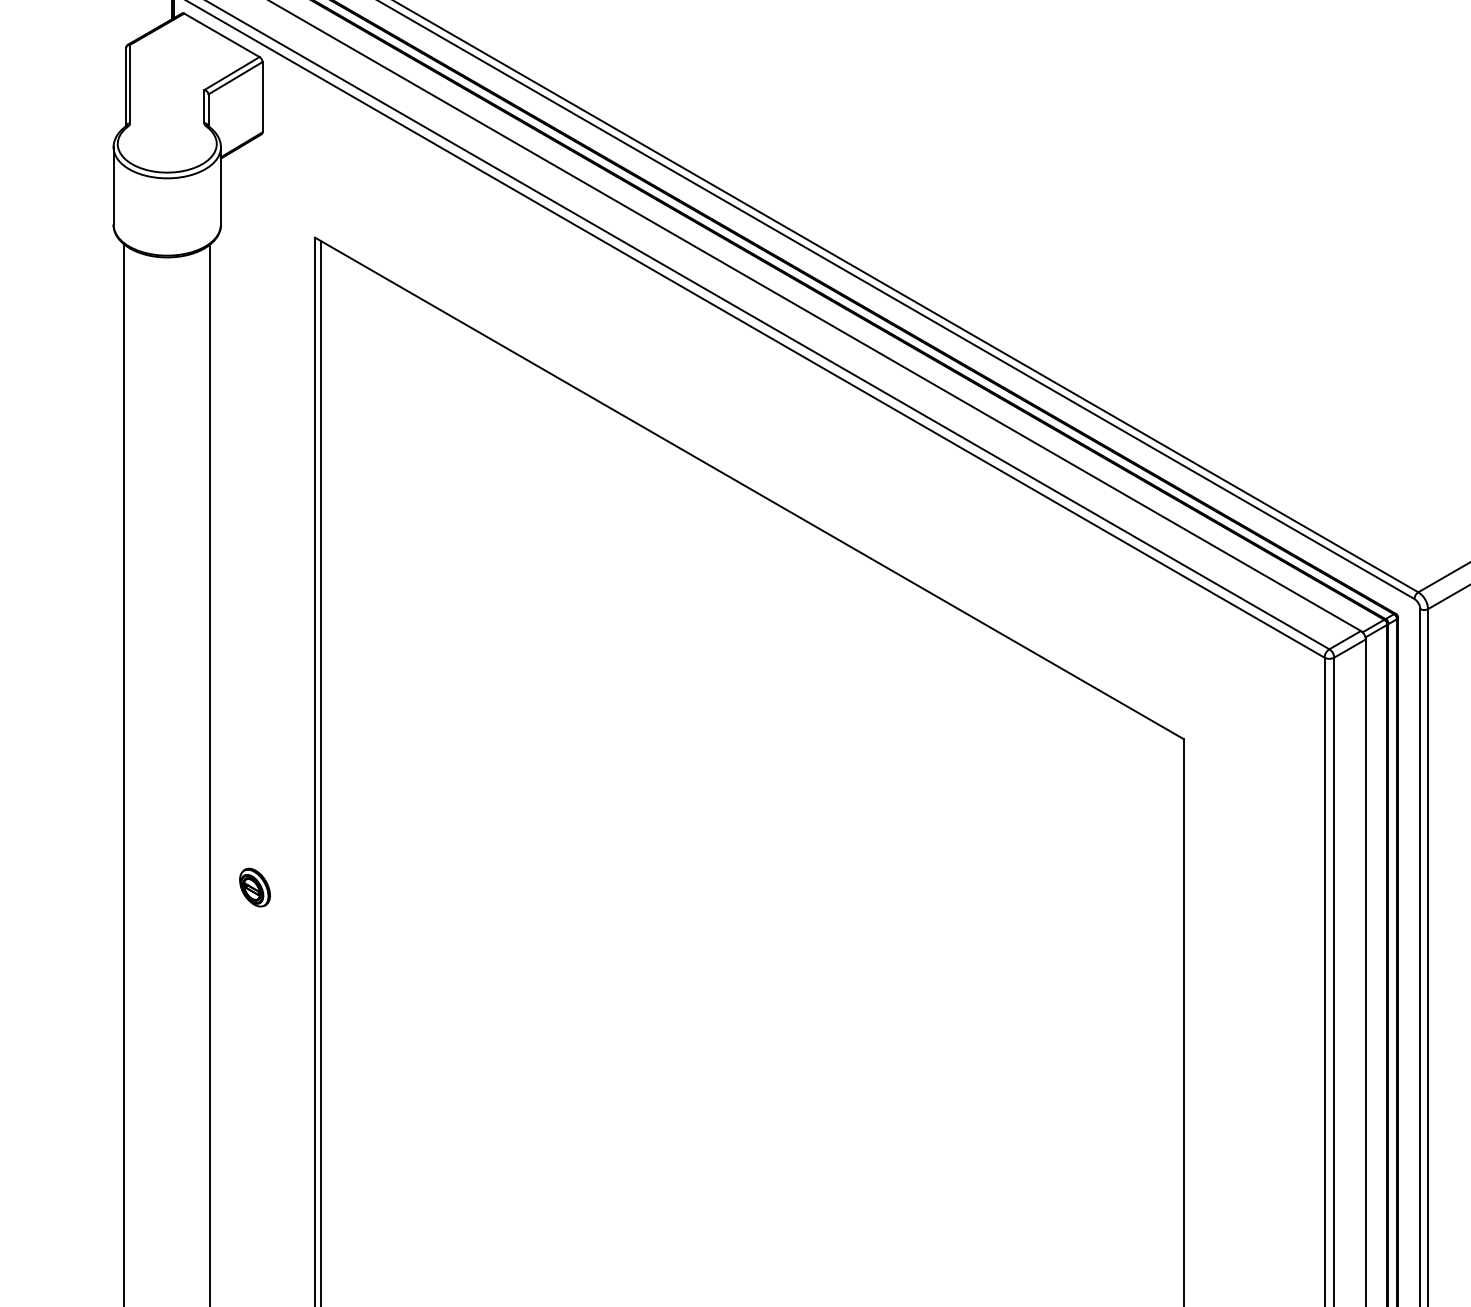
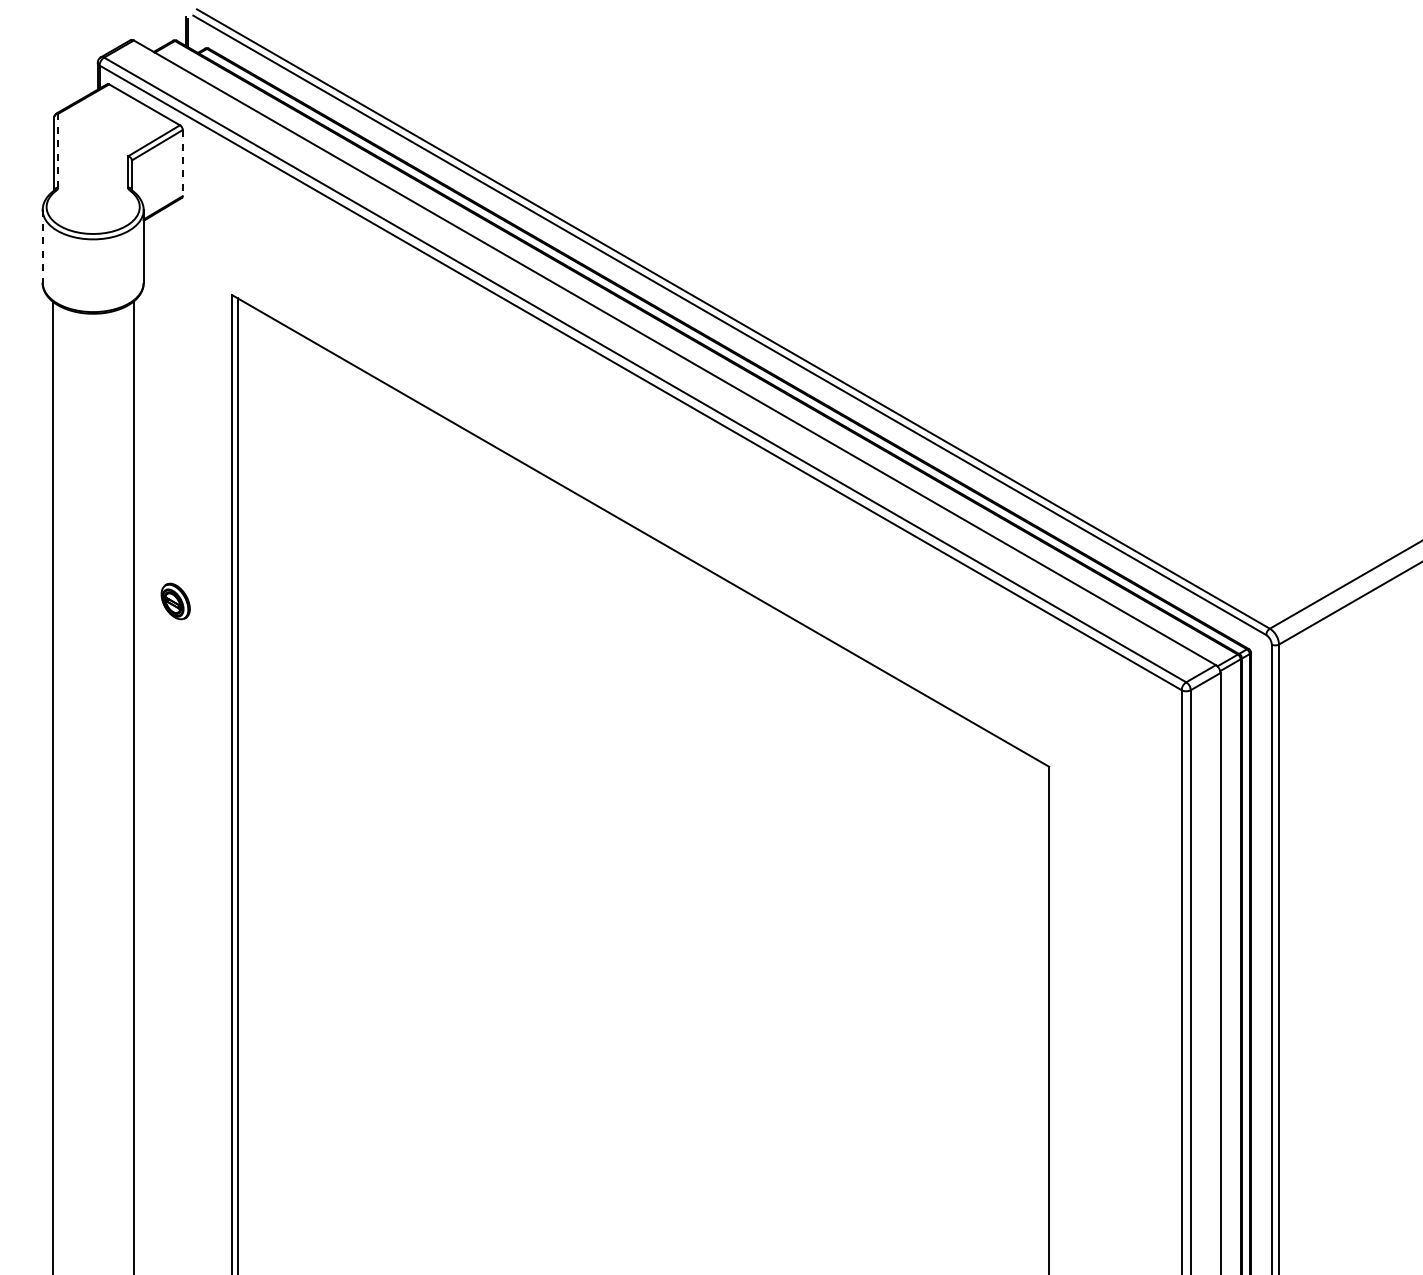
line: (130, 83) -> (58, 150), solid -> dashed
line: (262, 97) -> (182, 163), solid -> dashed
line: (113, 186) -> (42, 247), solid -> dashed
part: (254, 887) -> (175, 601), moved

